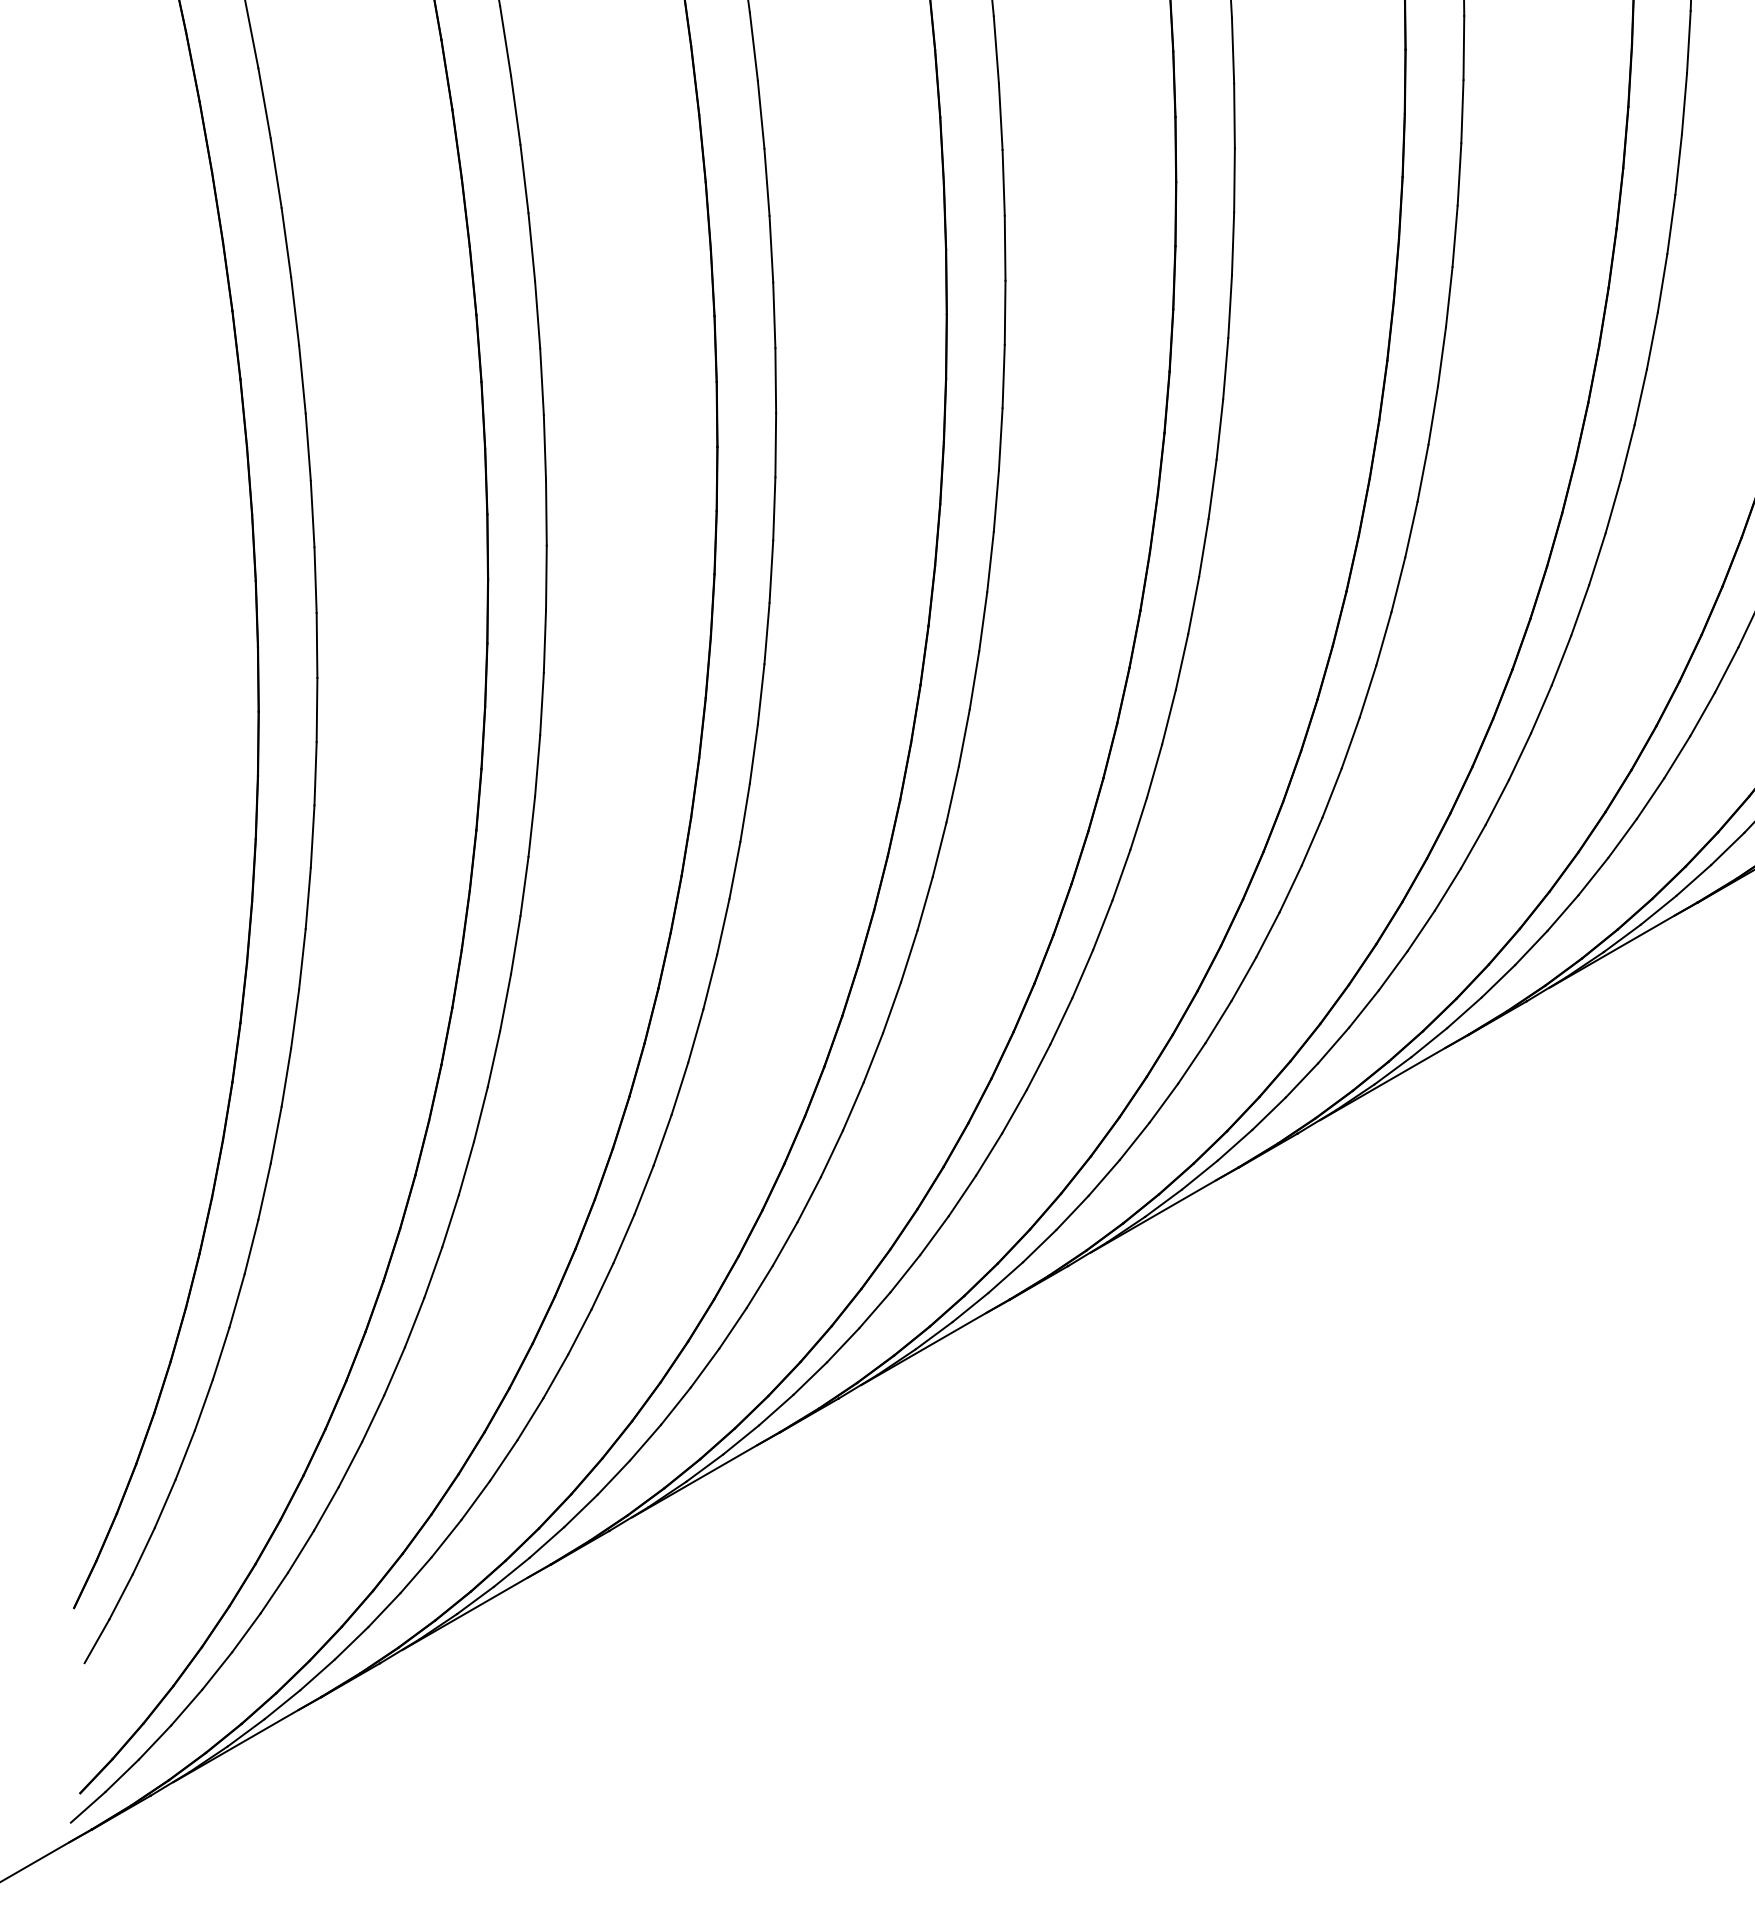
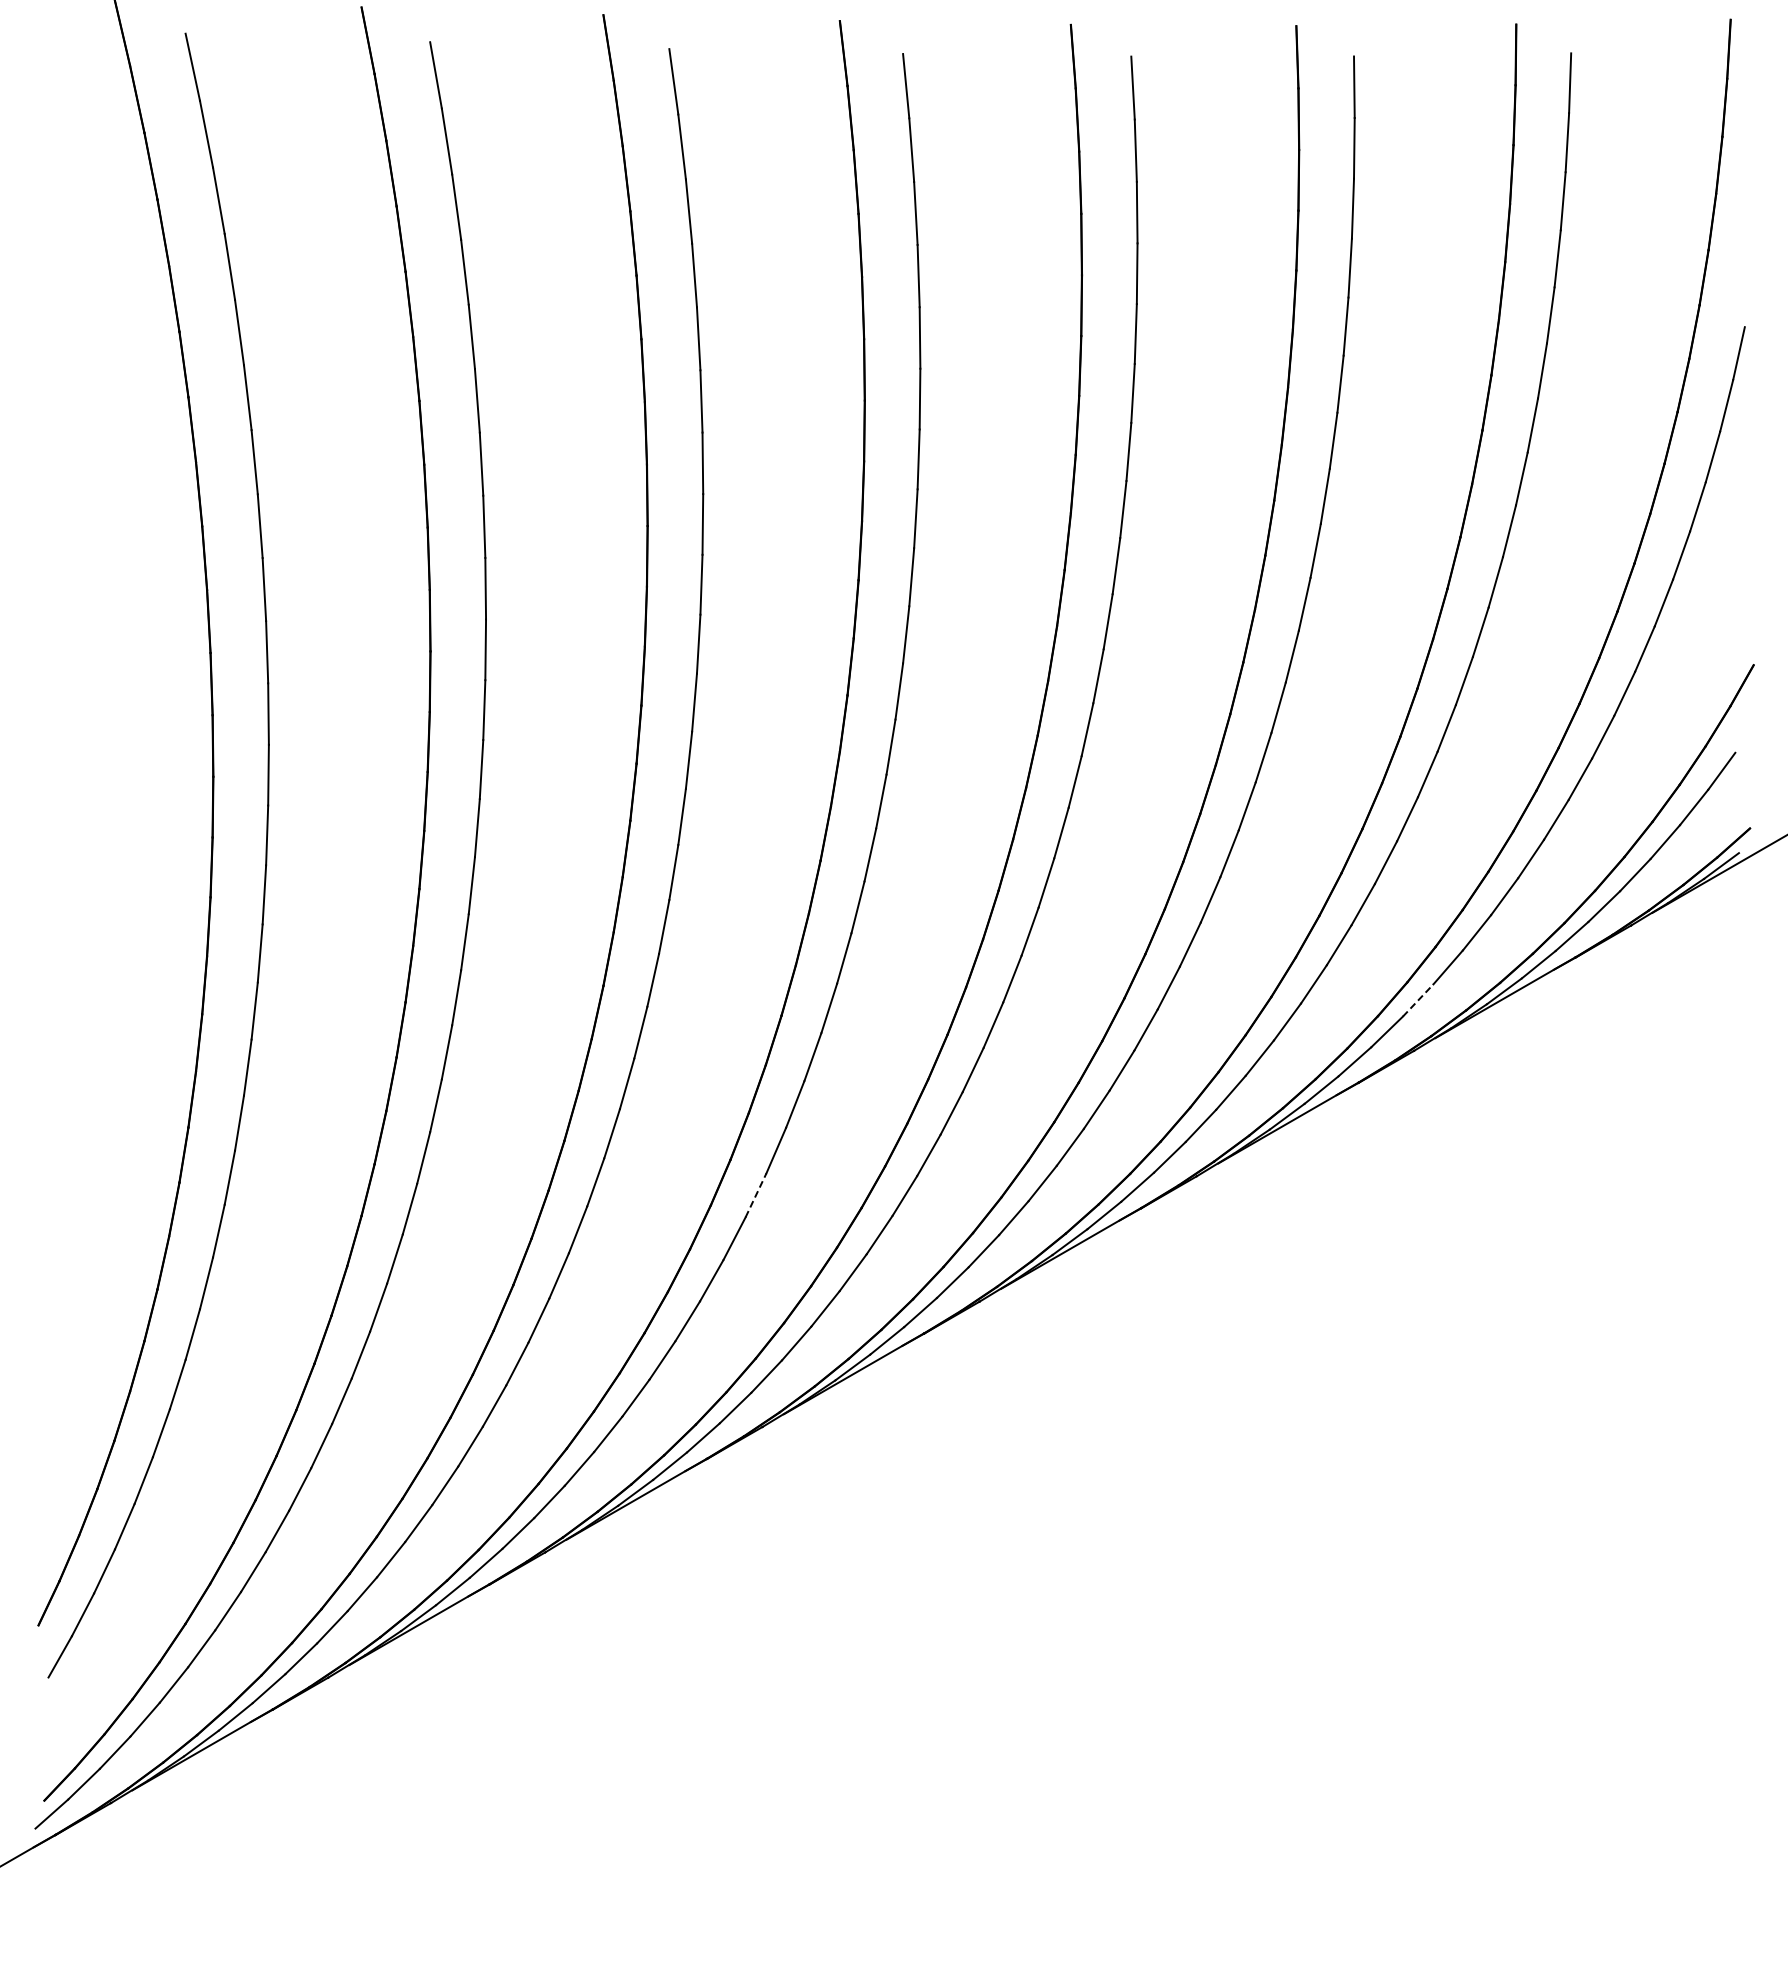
line: (1531, 948) -> (1418, 1000), solid -> dashed
line: (832, 1152) -> (756, 1194), solid -> dashed

